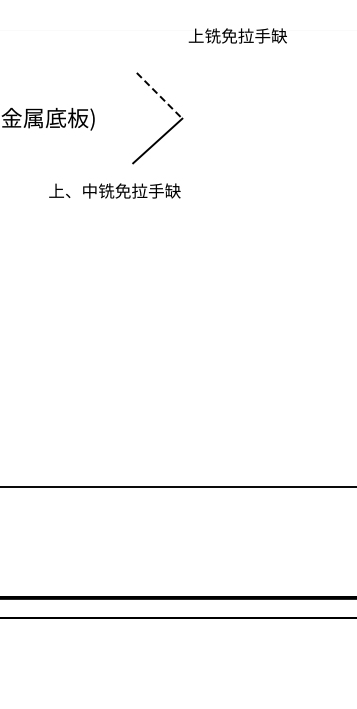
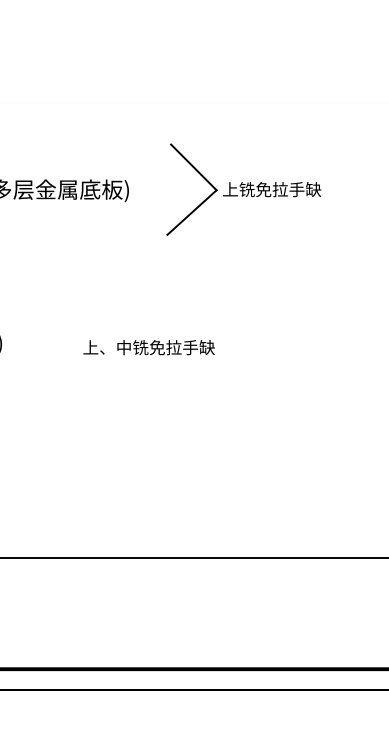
text: (238, 35) -> (272, 189), moved
line: (160, 95) -> (194, 167), dashed -> solid
text: (114, 190) -> (148, 347), moved

